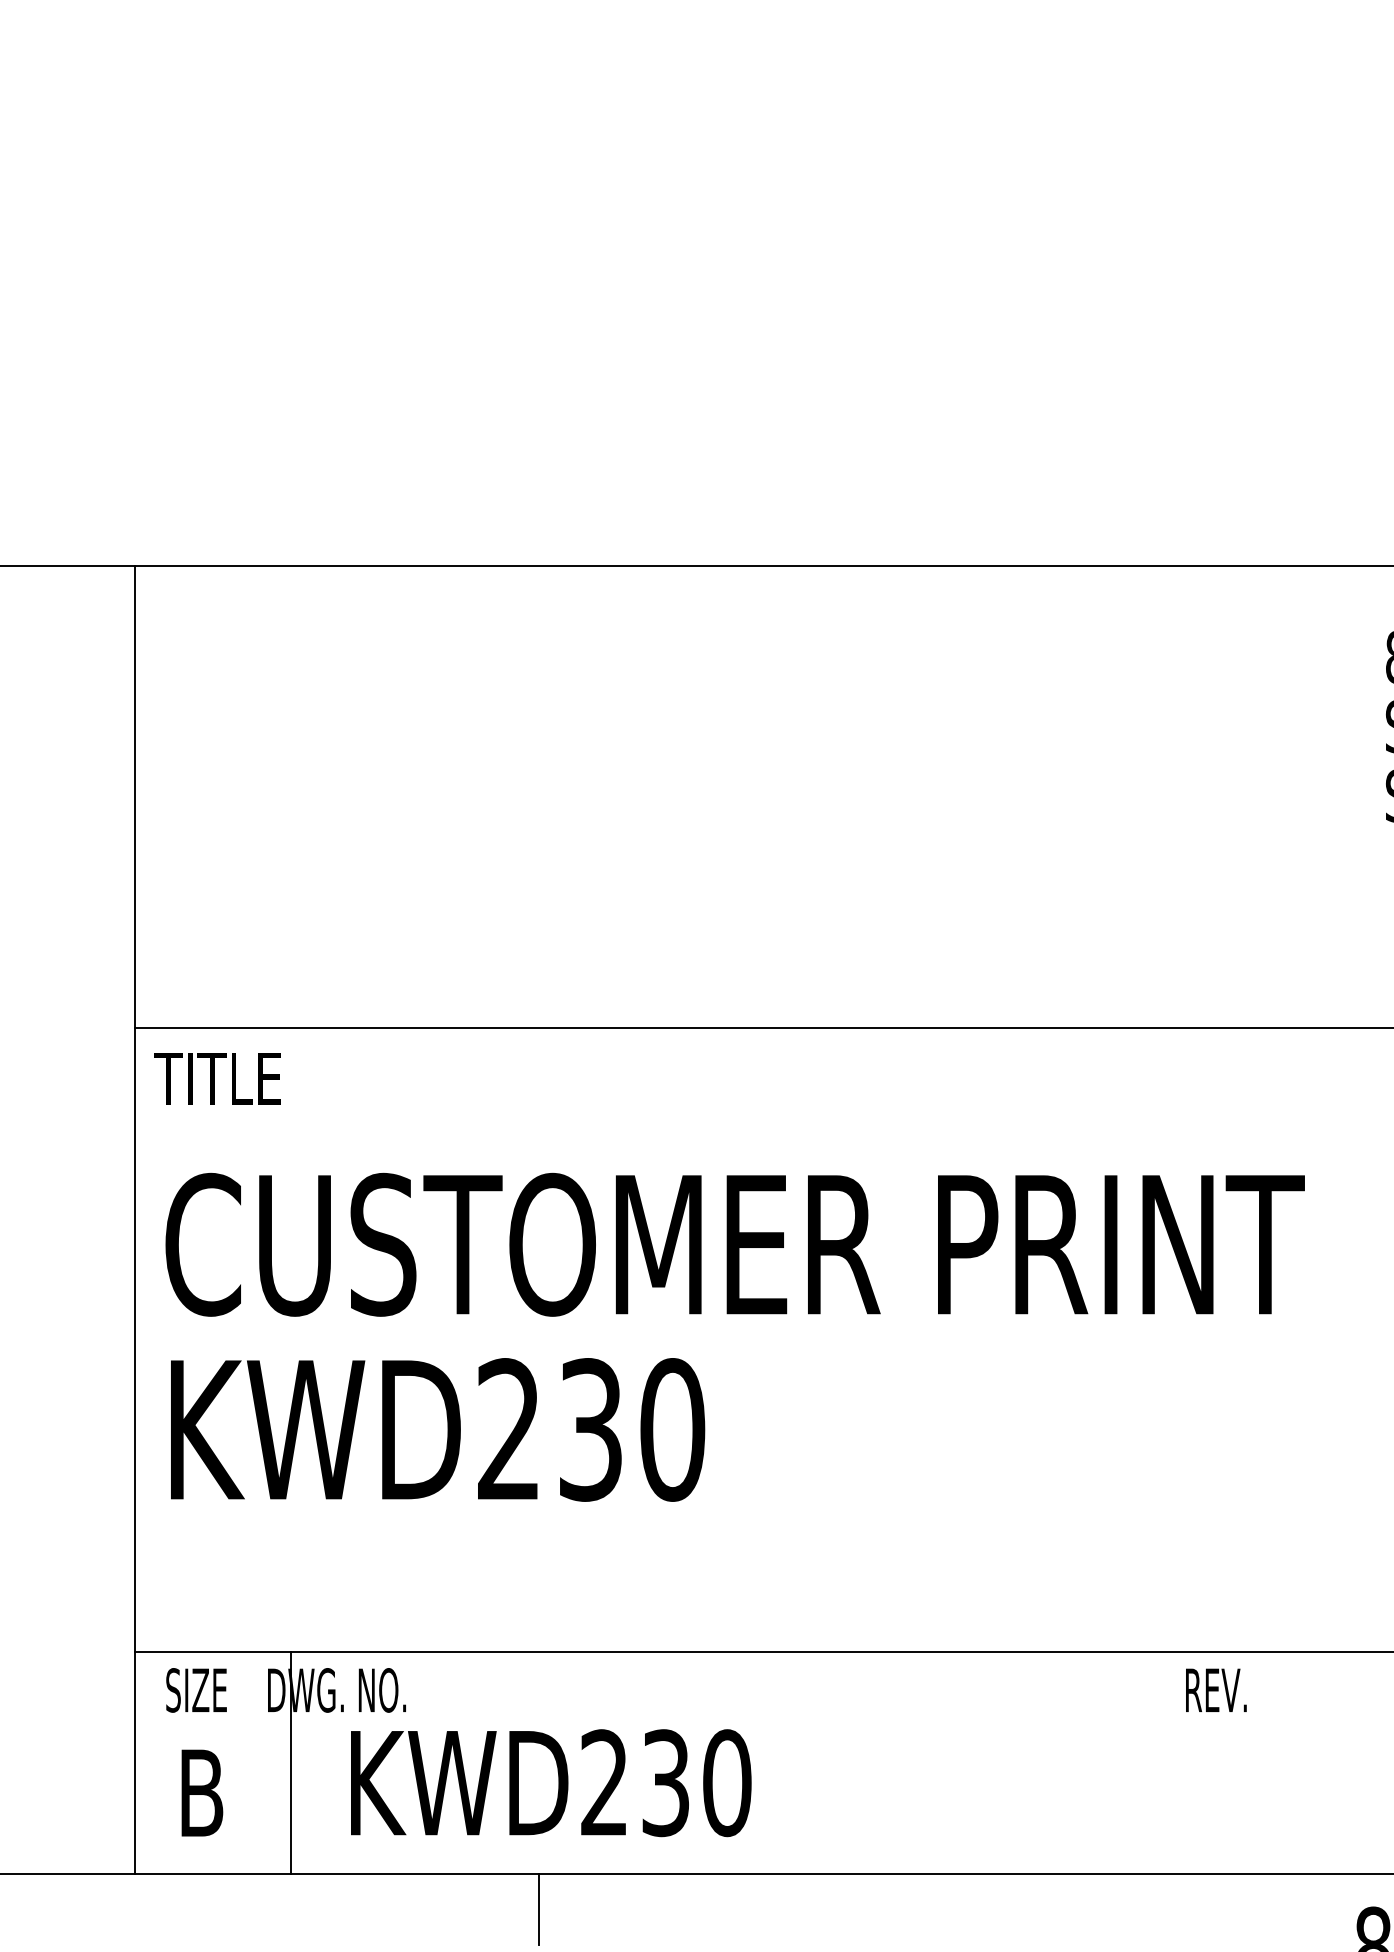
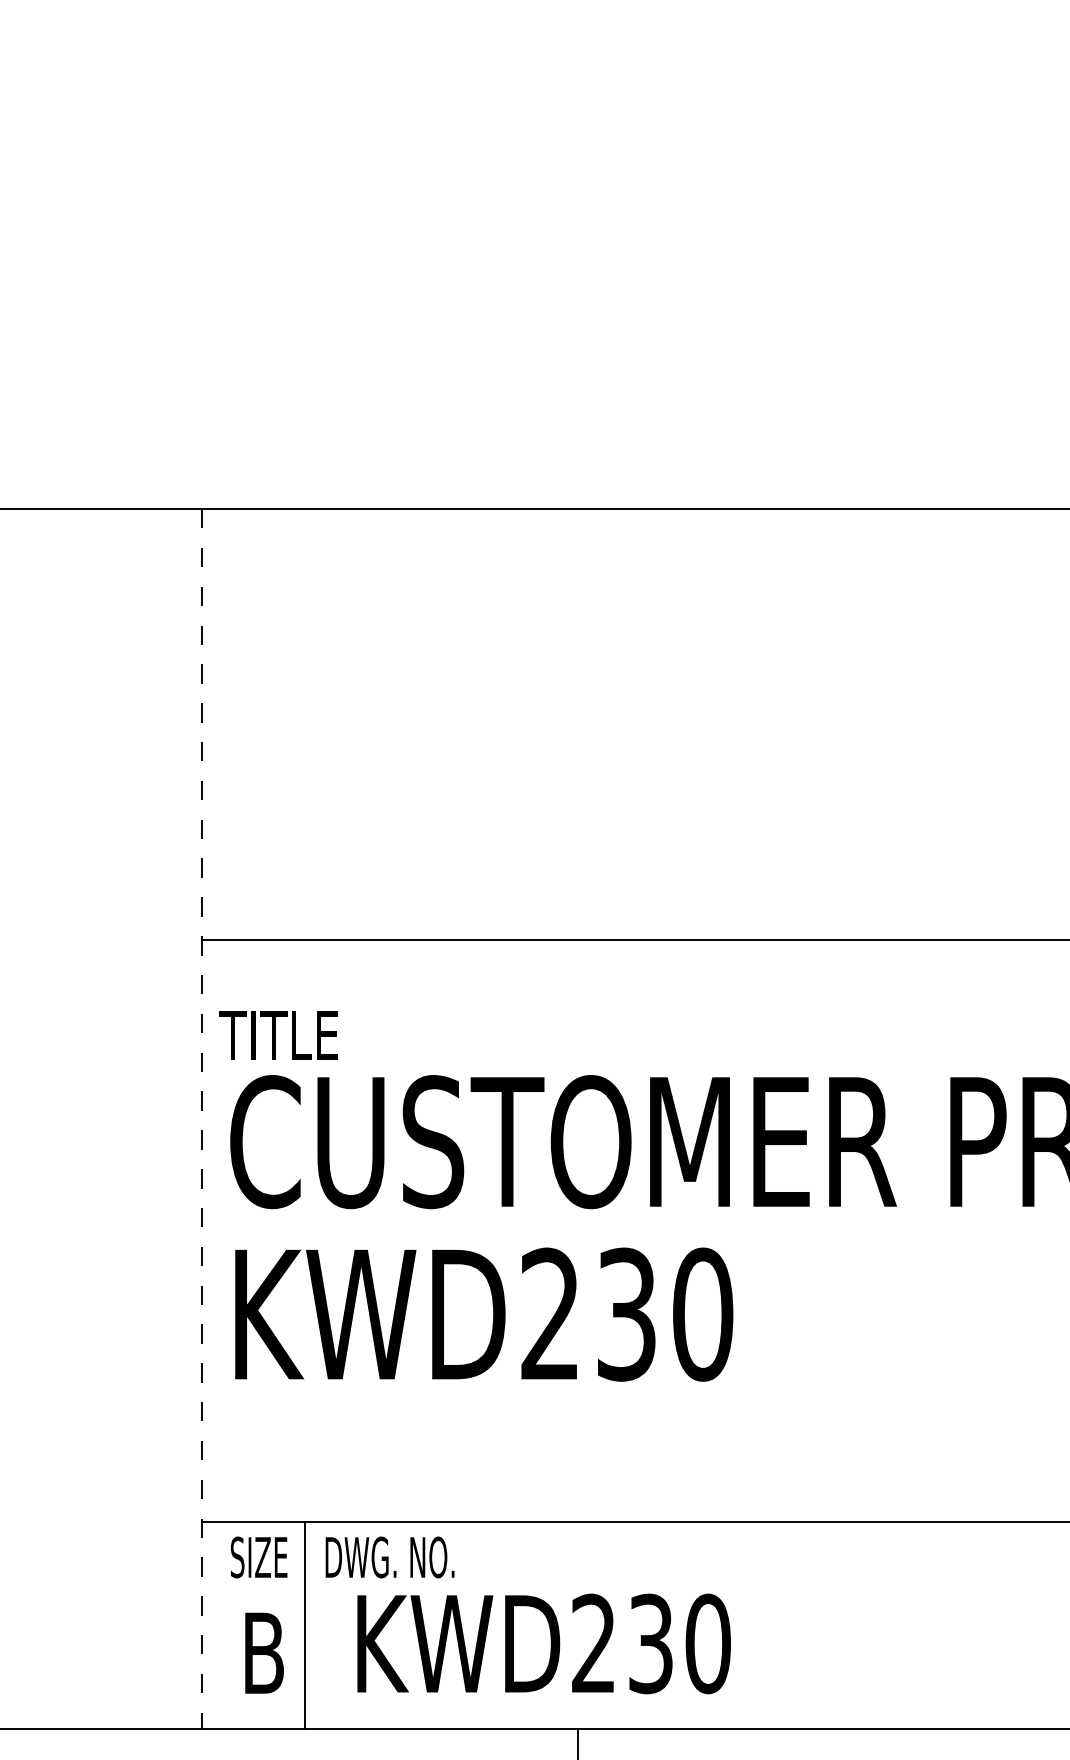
text: (217, 1078) -> (278, 1035), moved
line: (135, 1220) -> (202, 1119), solid -> dashed
line: (291, 1763) -> (304, 1625), moved
text: (551, 1783) -> (544, 1644), moved

